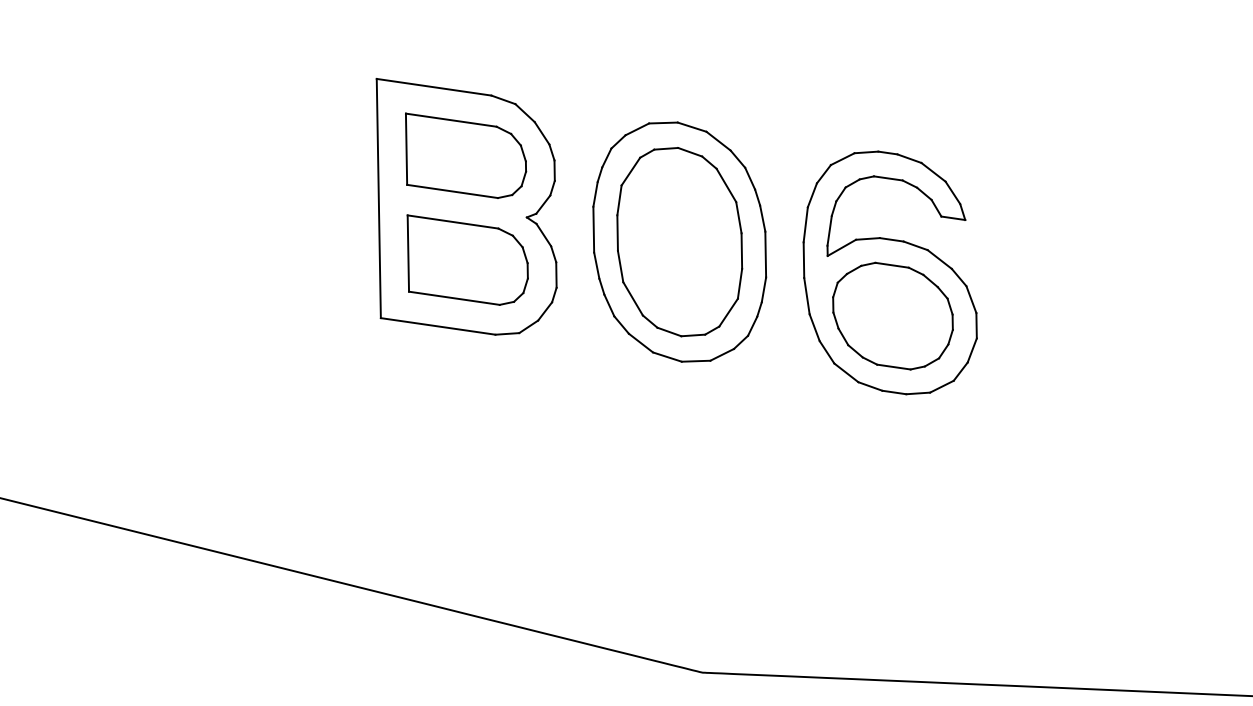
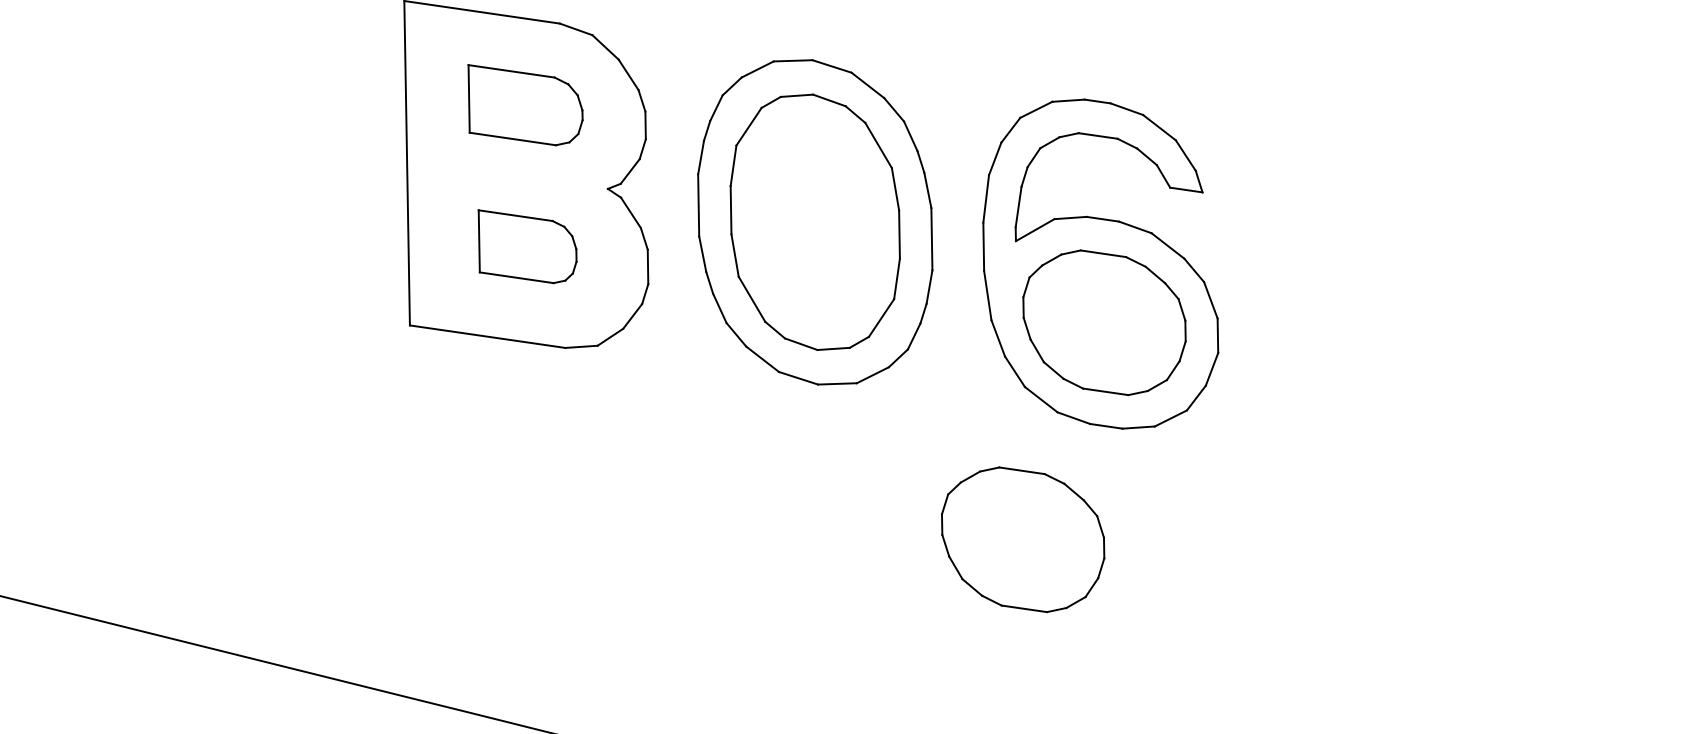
part: (466, 155) -> (526, 104), size x0.7
part: (467, 259) -> (527, 245), size x0.6
part: (832, 475) -> (1022, 538), added

